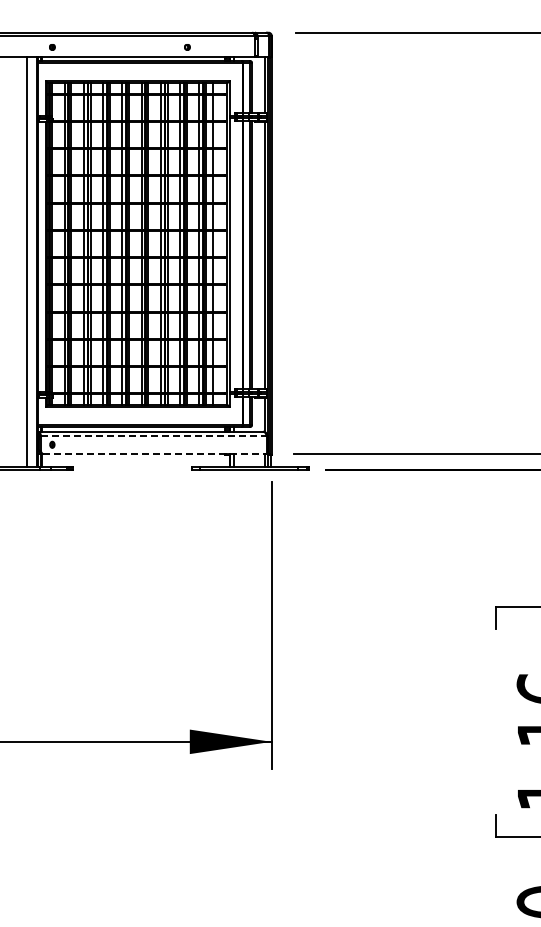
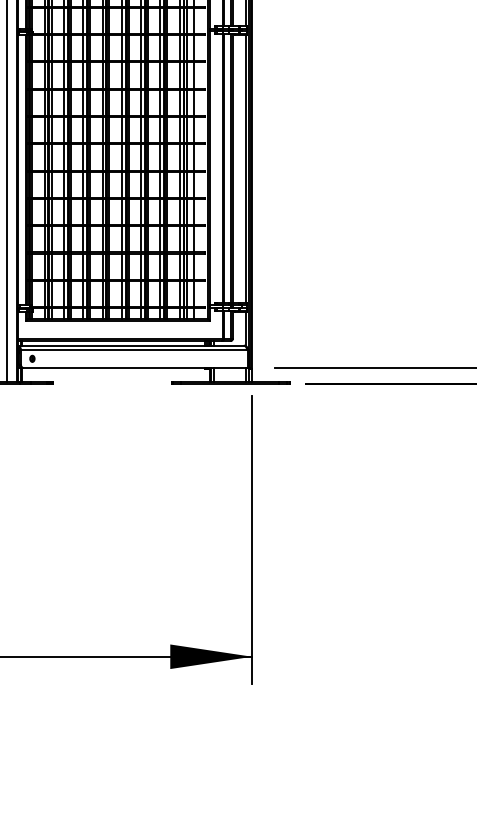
line: (153, 436) -> (133, 350), dashed -> solid
line: (155, 453) -> (135, 367), dashed -> solid

